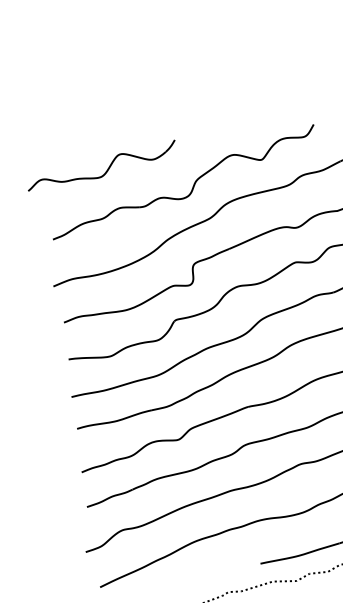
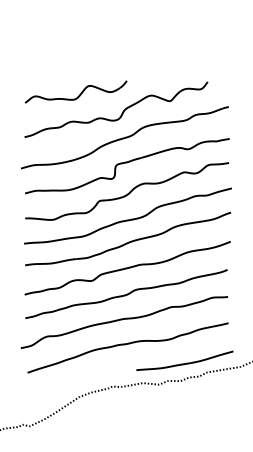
part: (100, 165) -> (75, 91), moved

